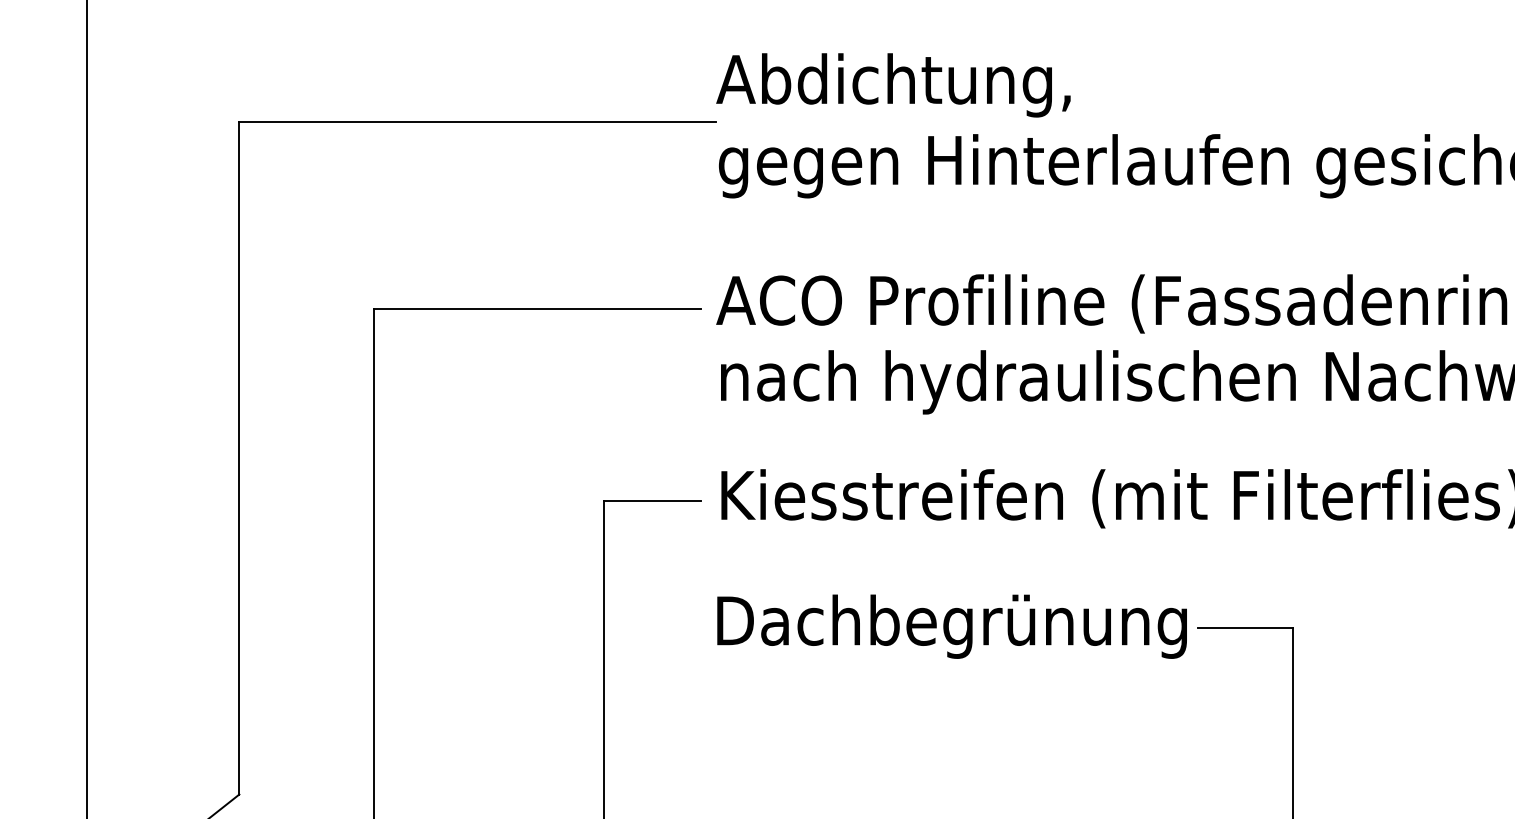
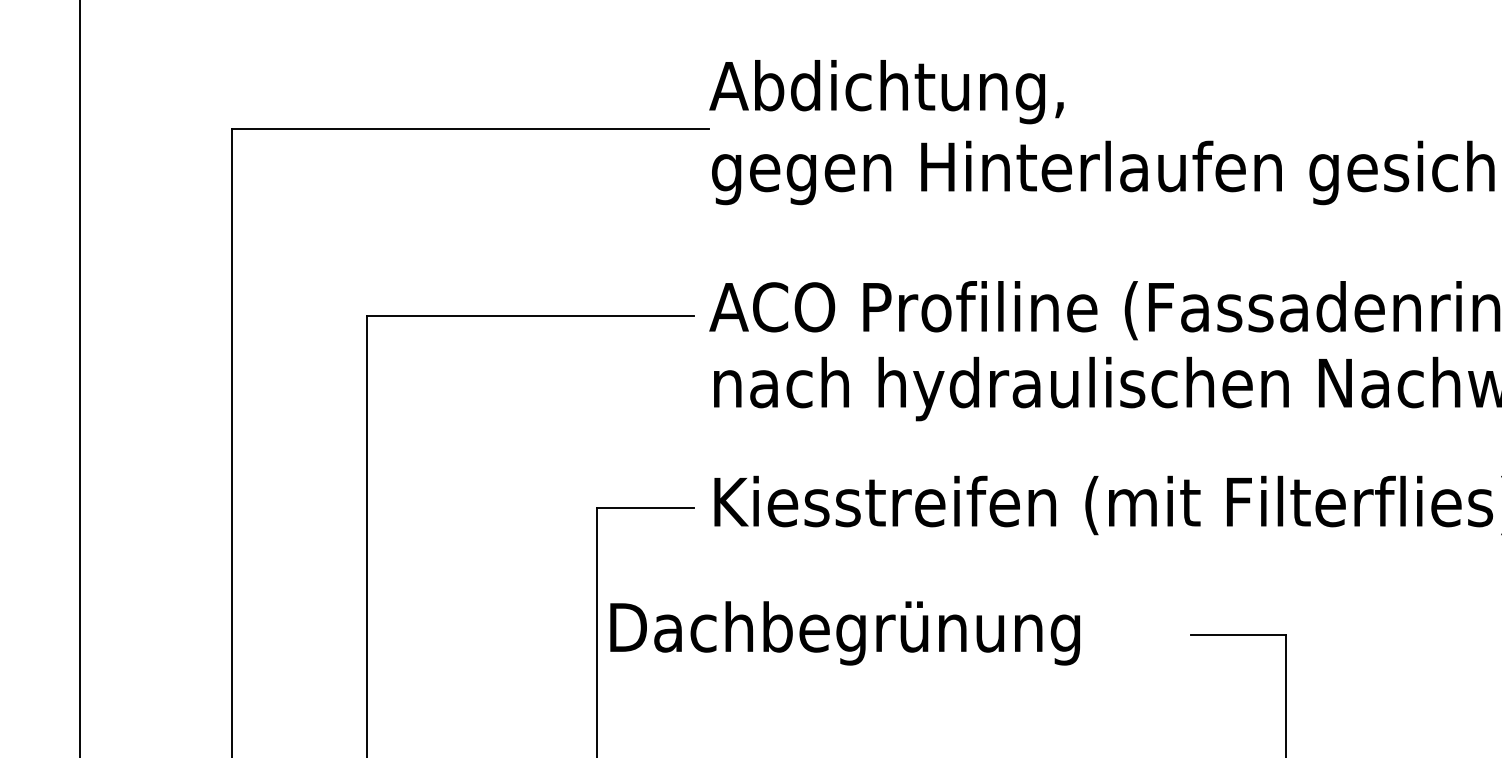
text: (951, 626) -> (844, 633), moved

